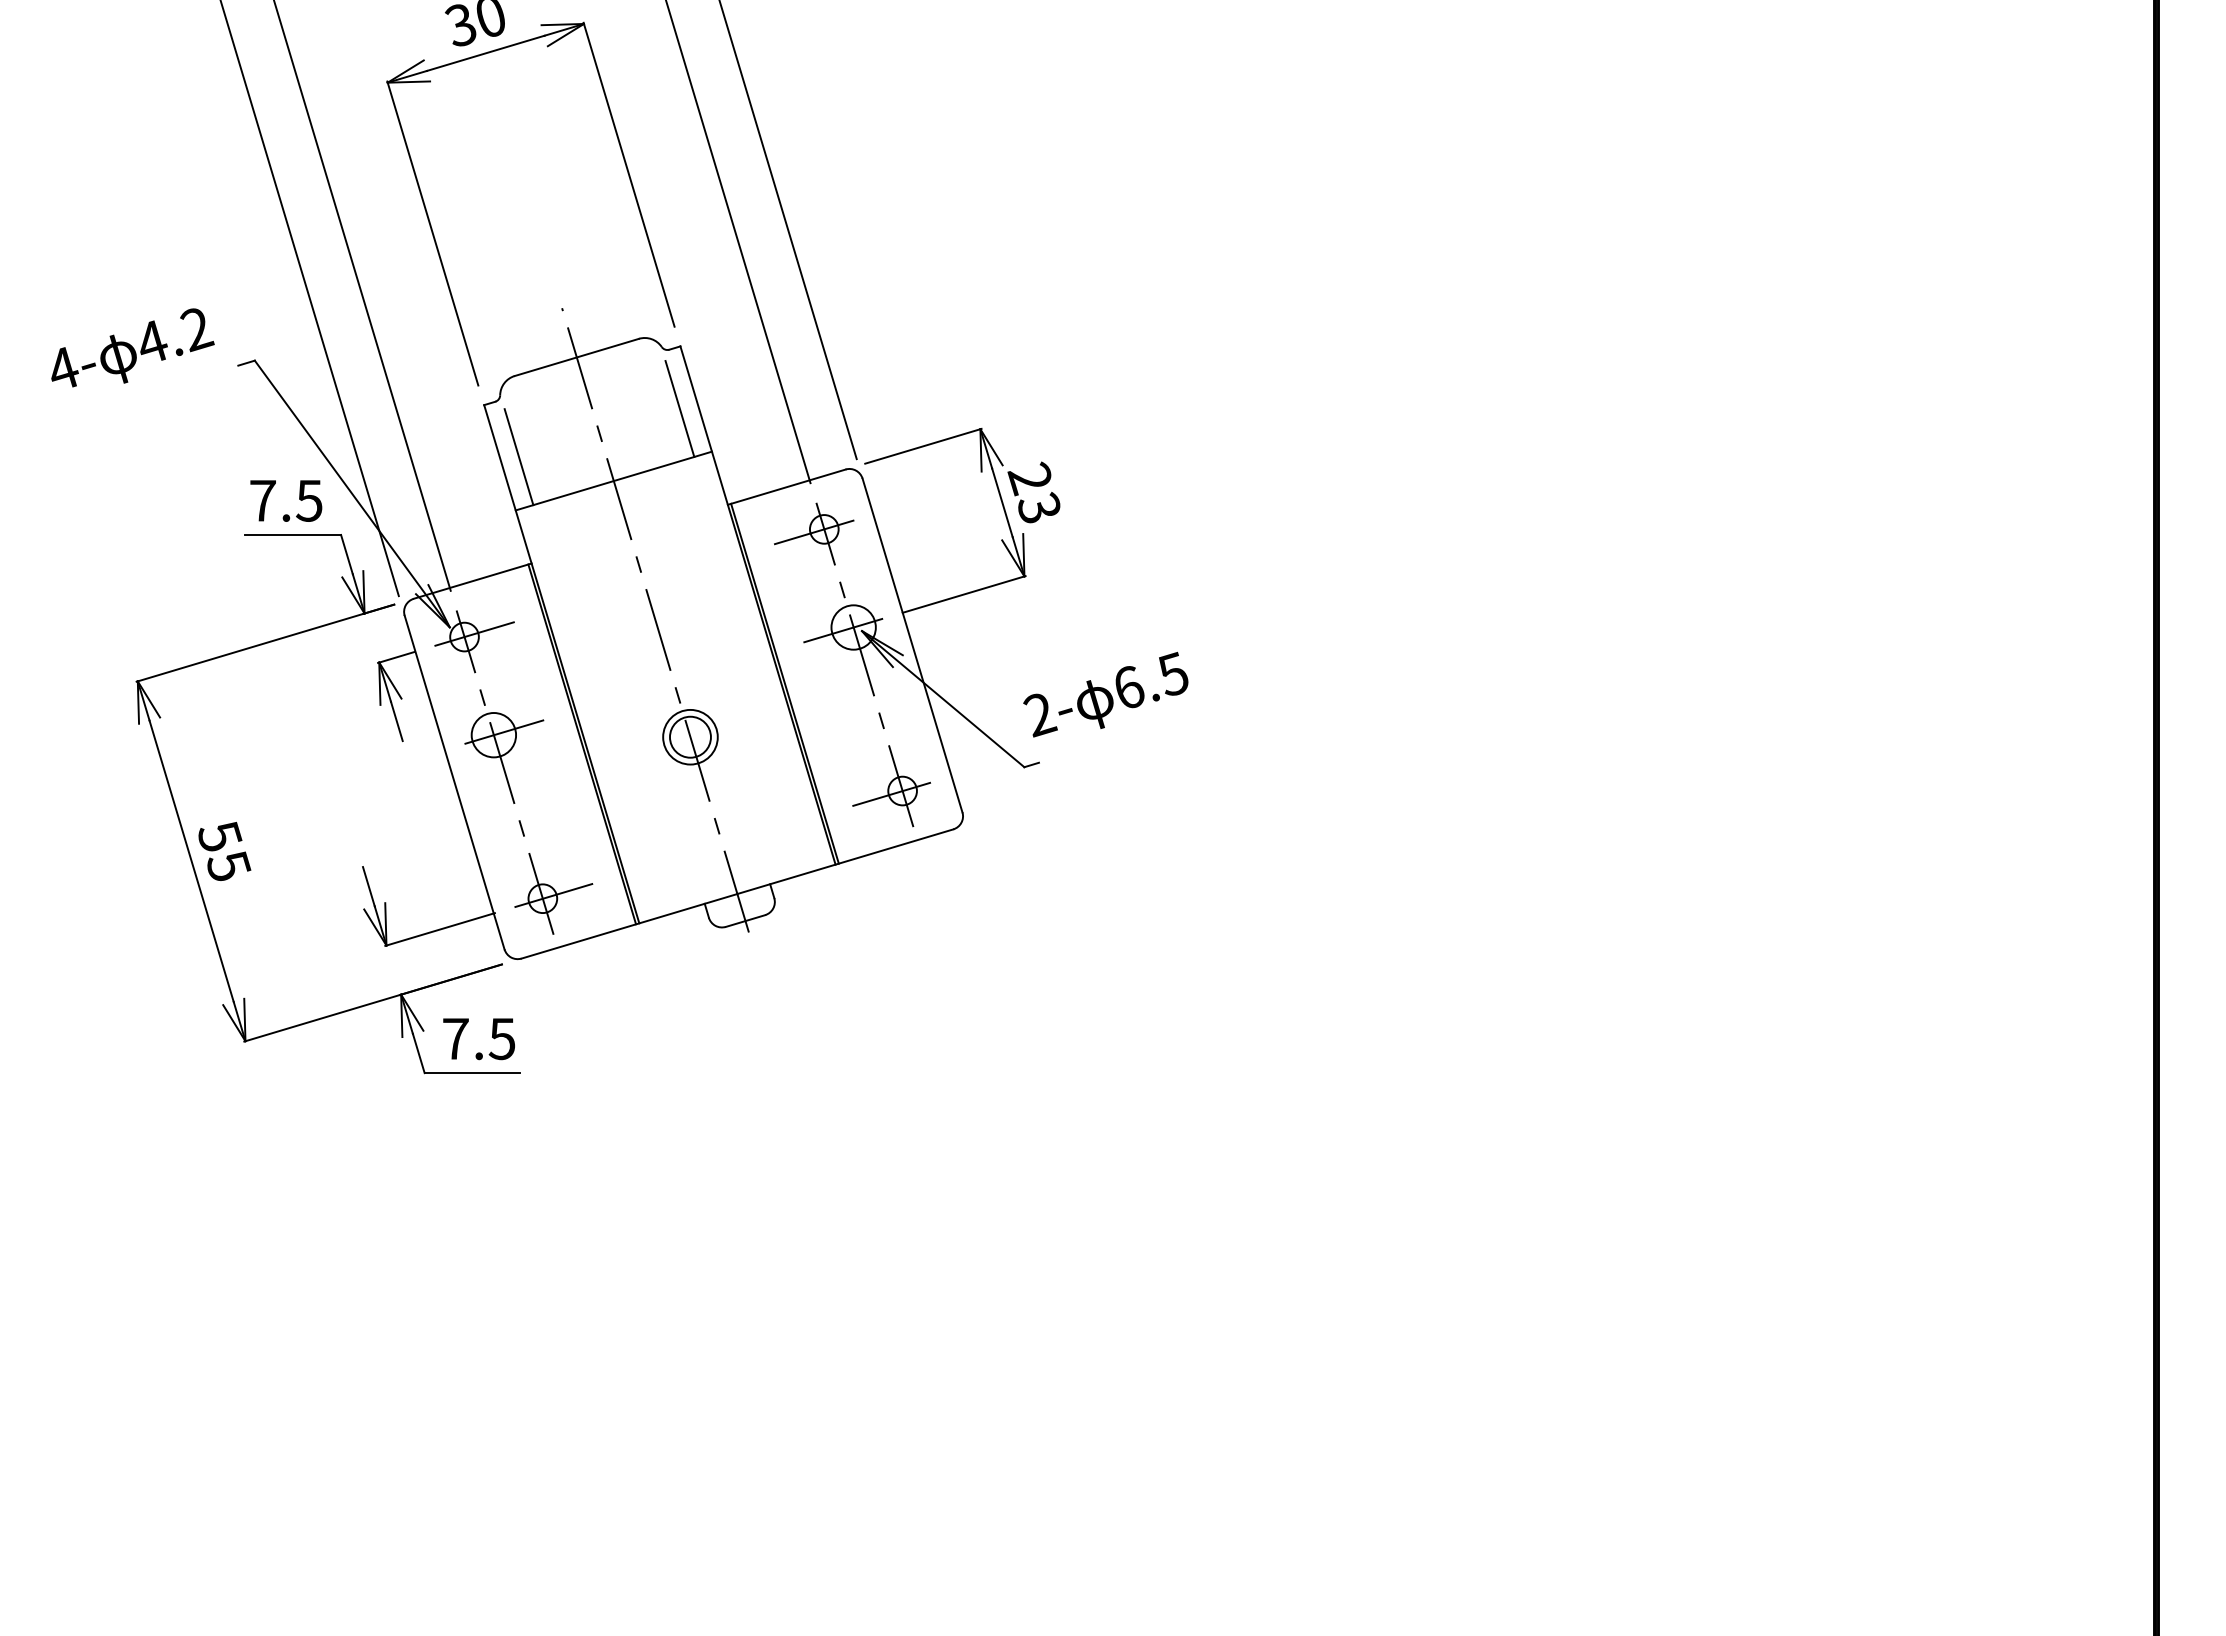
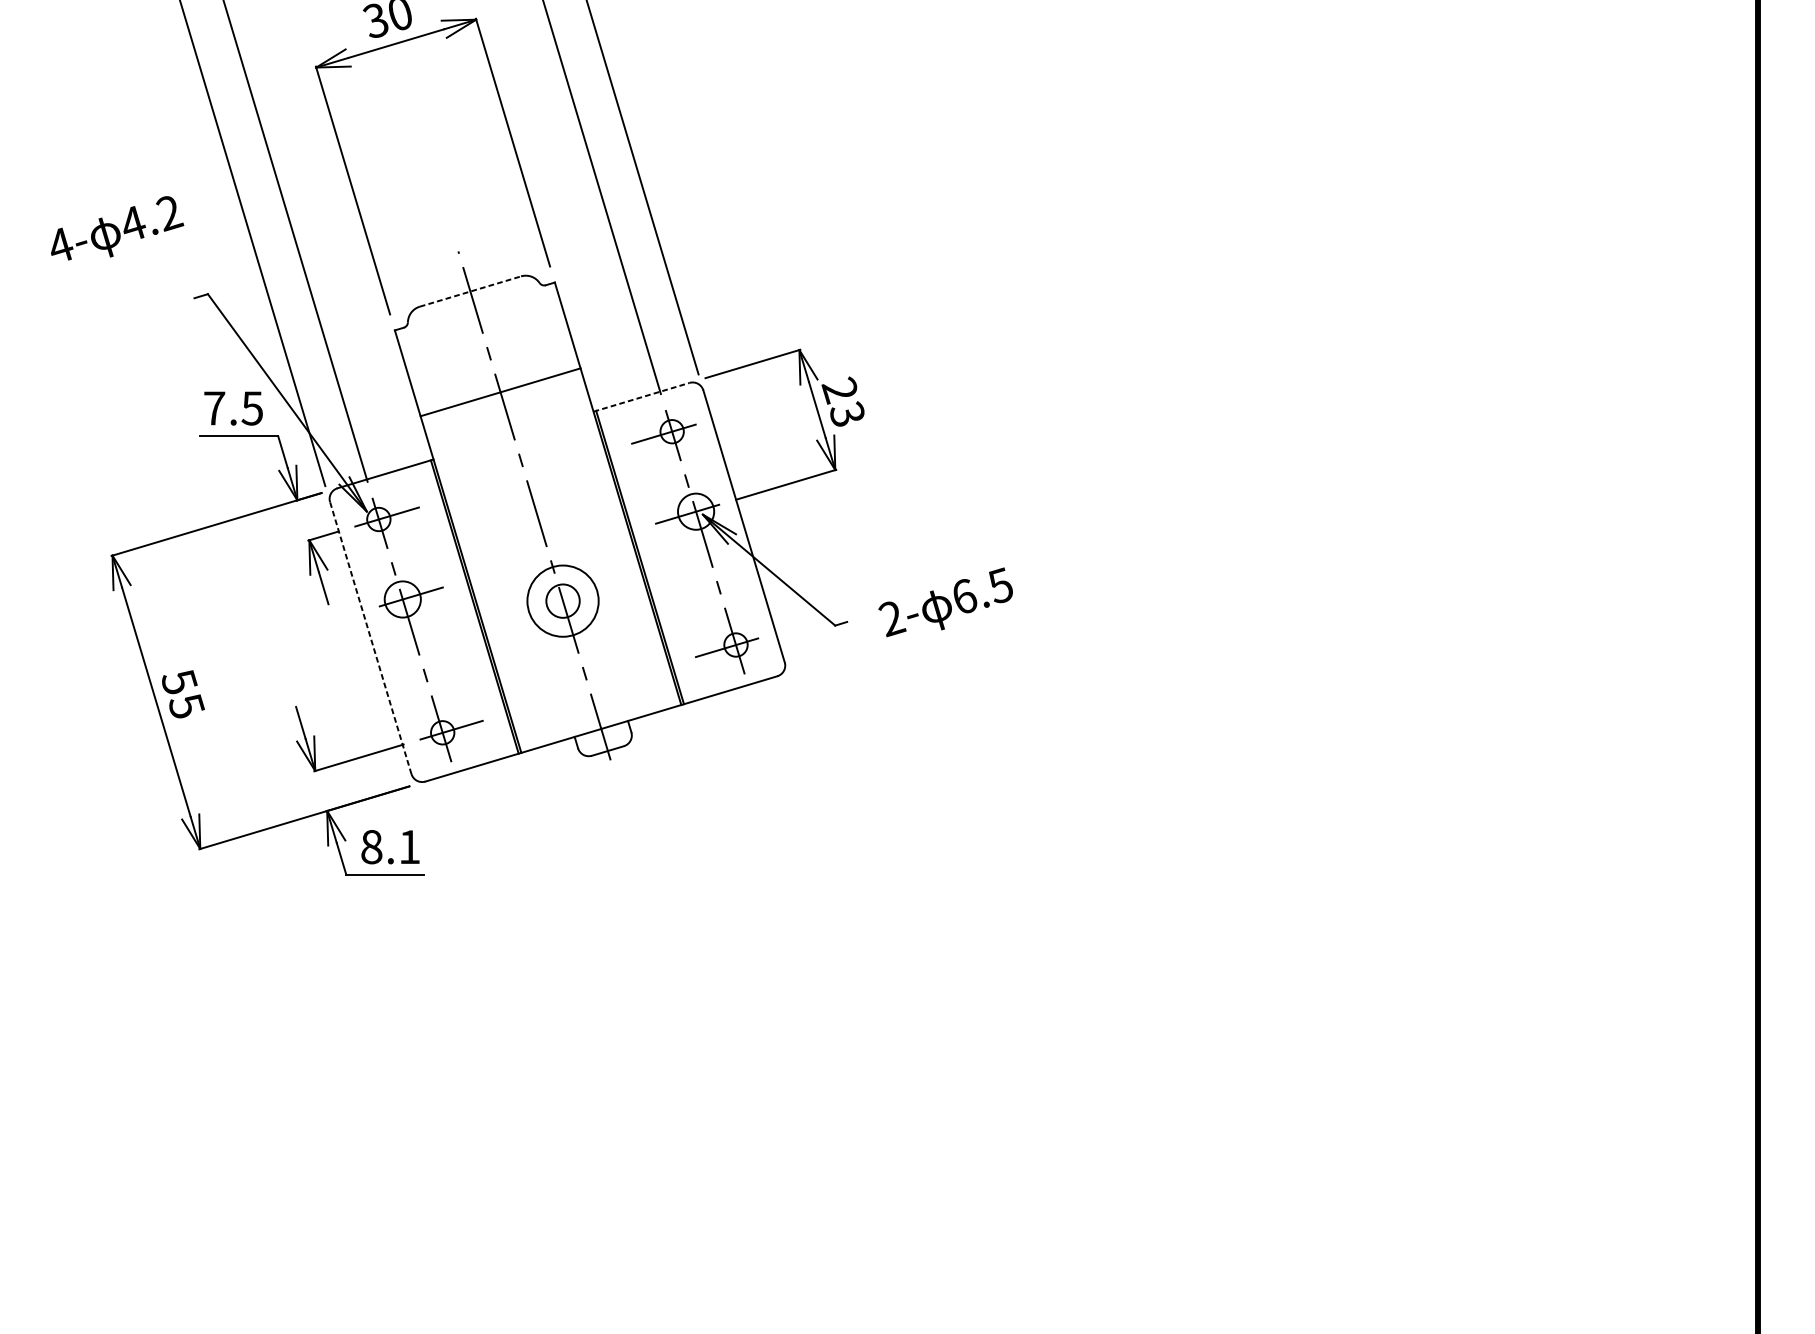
text: (132, 347) -> (117, 228), moved
line: (576, 357) -> (470, 291), solid -> dashed
line: (679, 408) -> (554, 333), removed
line: (518, 457) -> (422, 373), removed
line: (787, 487) -> (642, 397), solid -> dashed
text: (1105, 694) -> (945, 602), moved
circle: (690, 736) -> (563, 600), size x1.6
line: (454, 782) -> (370, 638), solid -> dashed
text: (479, 1038) -> (391, 846), 7.5 -> 8.1

